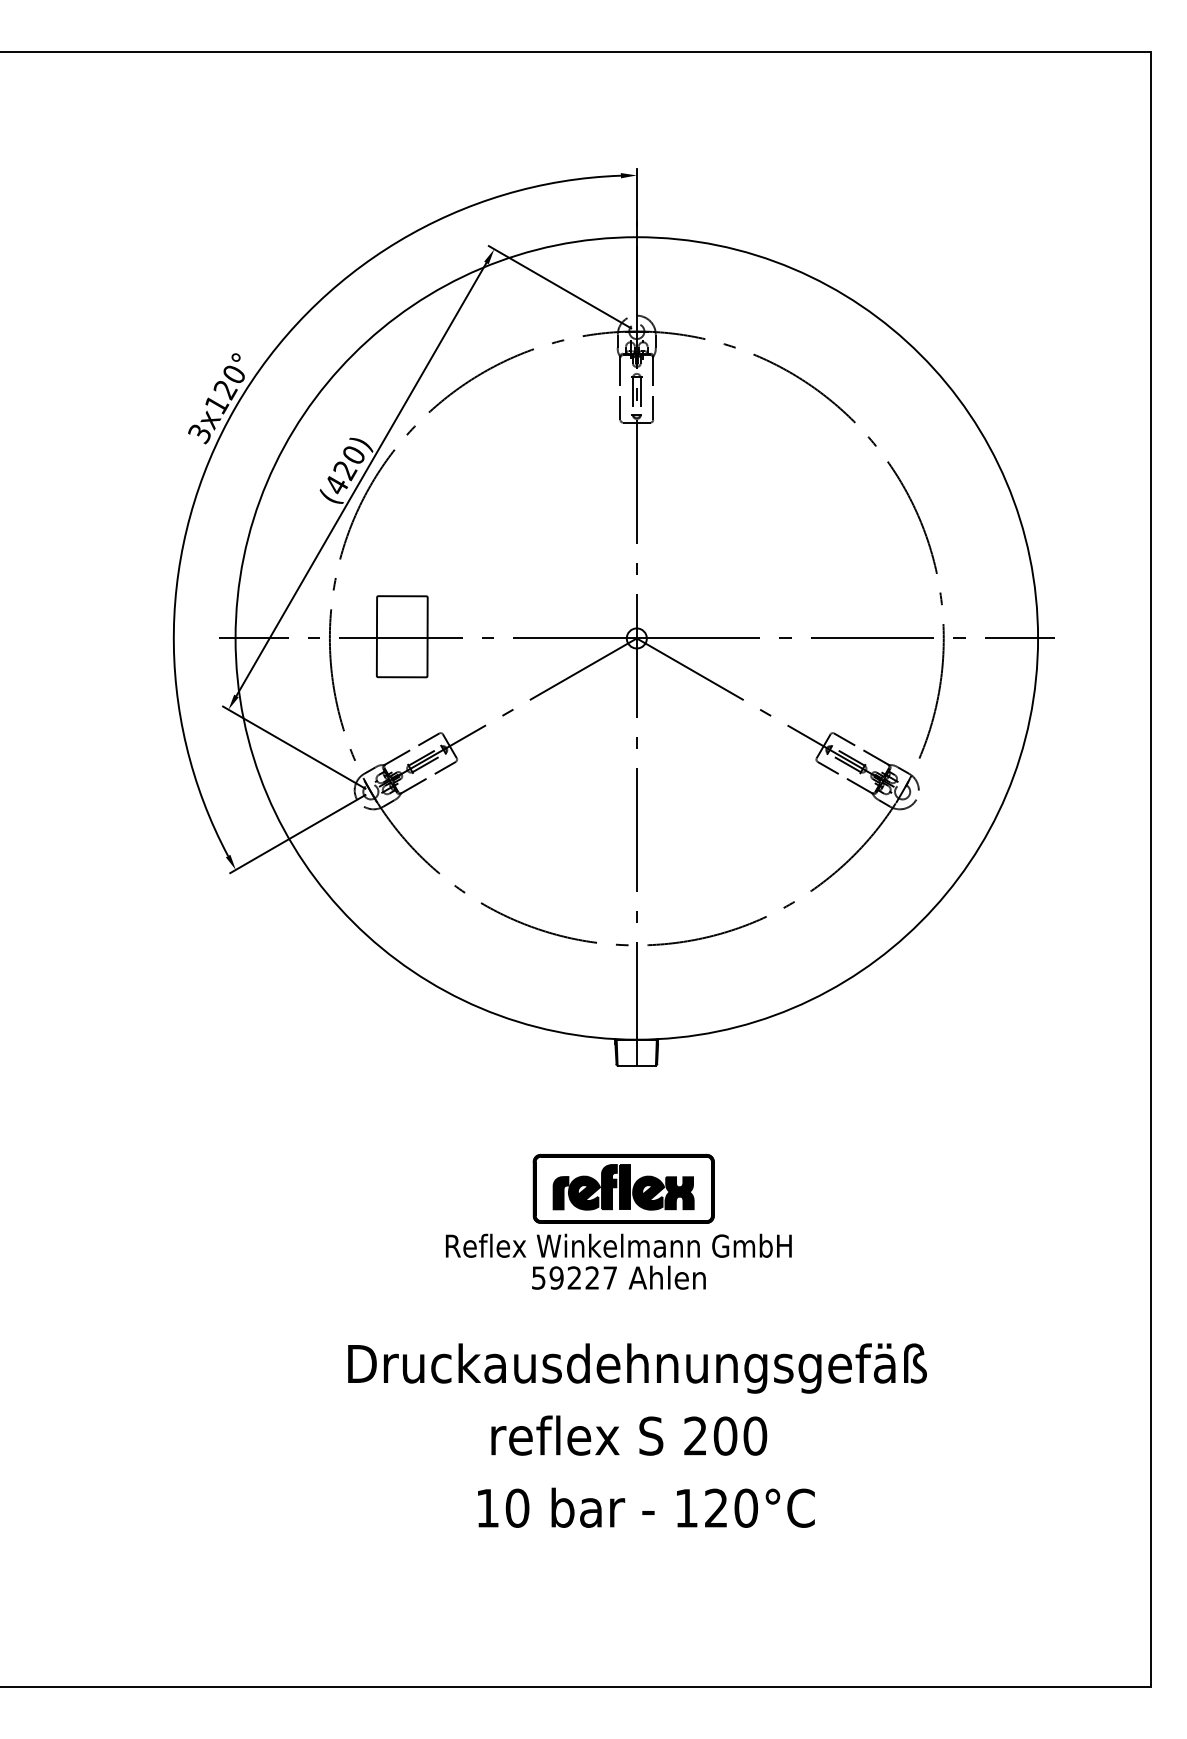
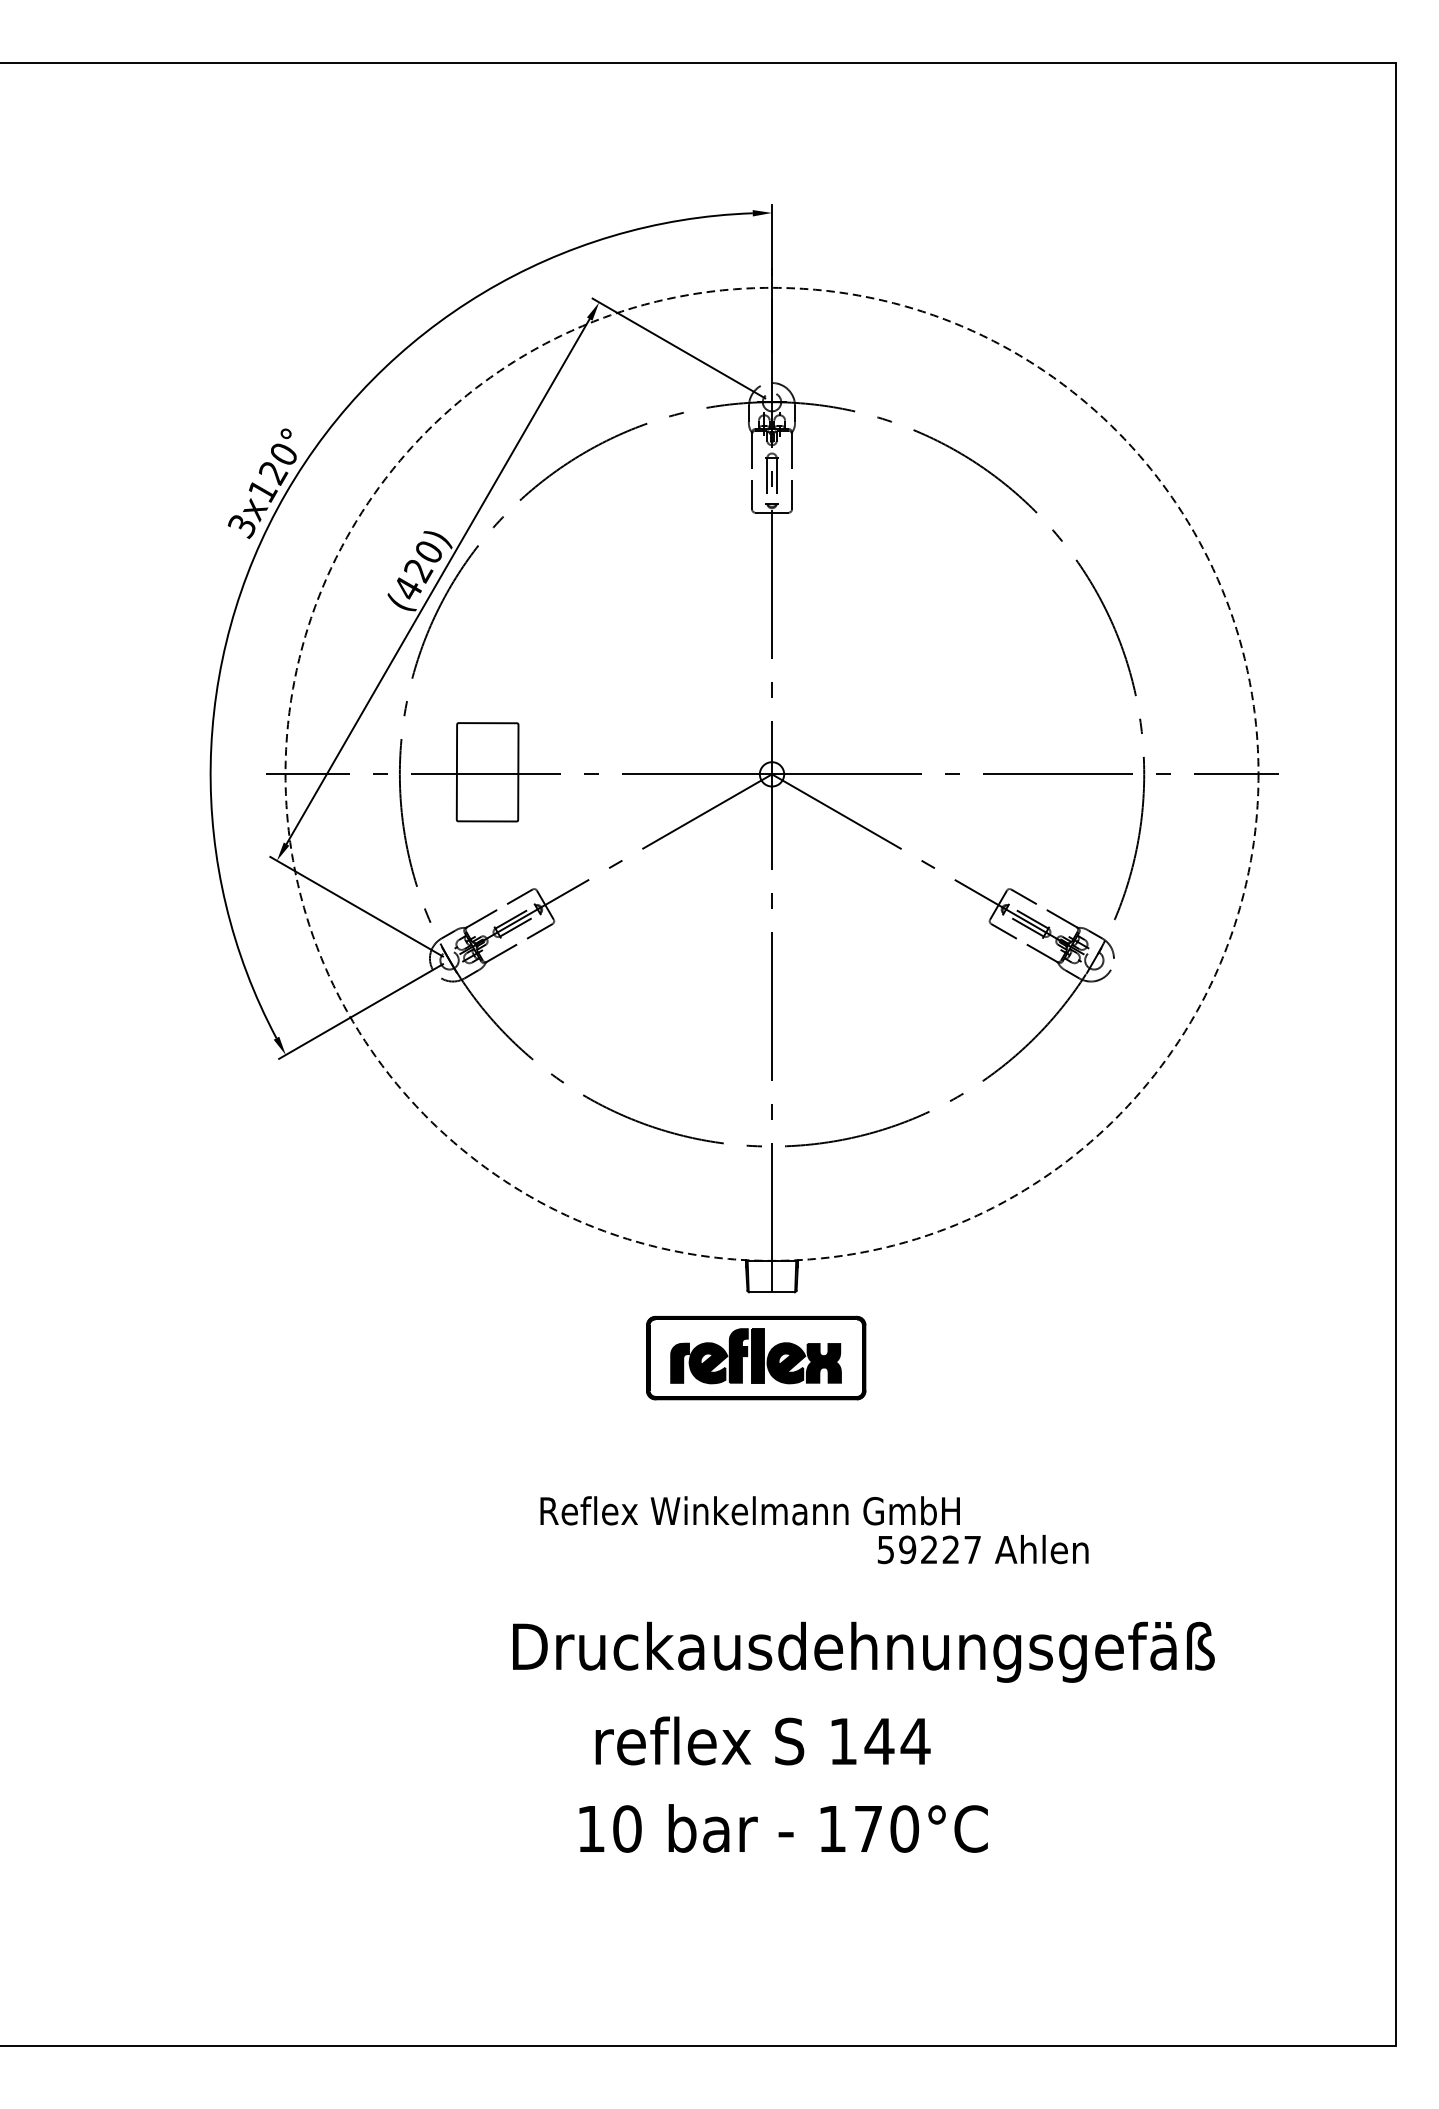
circle: (636, 638) -> (771, 774), solid -> dashed
part: (623, 1188) -> (755, 1357), moved
text: (618, 1277) -> (982, 1549), moved
text: (637, 1368) -> (863, 1652), moved
text: (725, 1435) -> (879, 1740), 200 -> 144
text: (716, 1507) -> (868, 1828), 120°C -> 170°C

